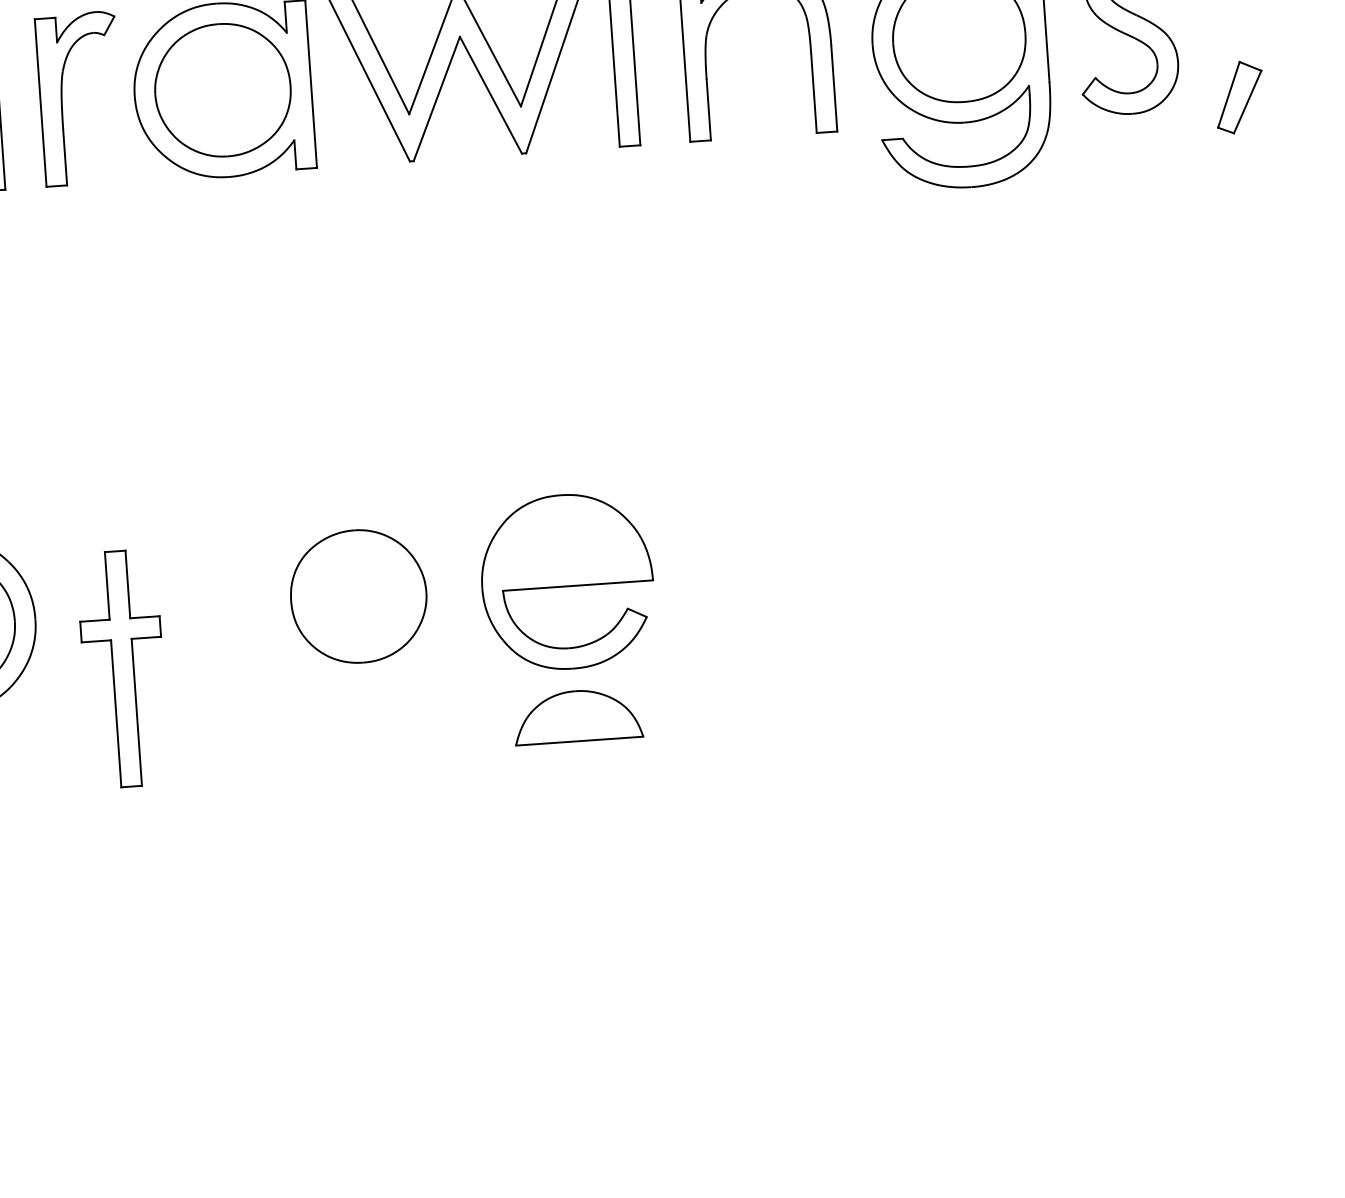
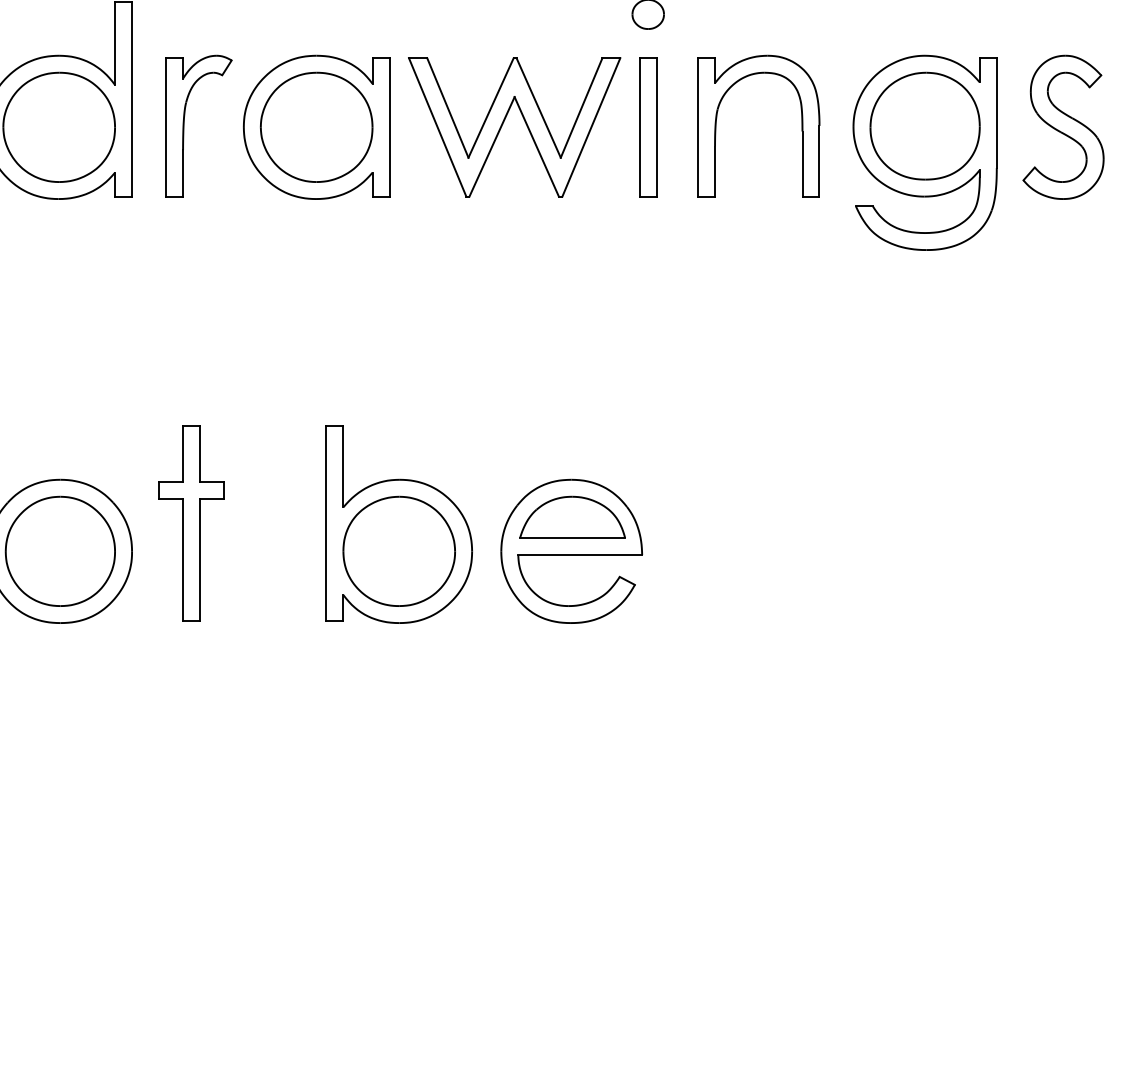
part: (355, 563) -> (398, 524), added
part: (123, 668) -> (191, 523), moved
part: (577, 715) -> (572, 516), moved

